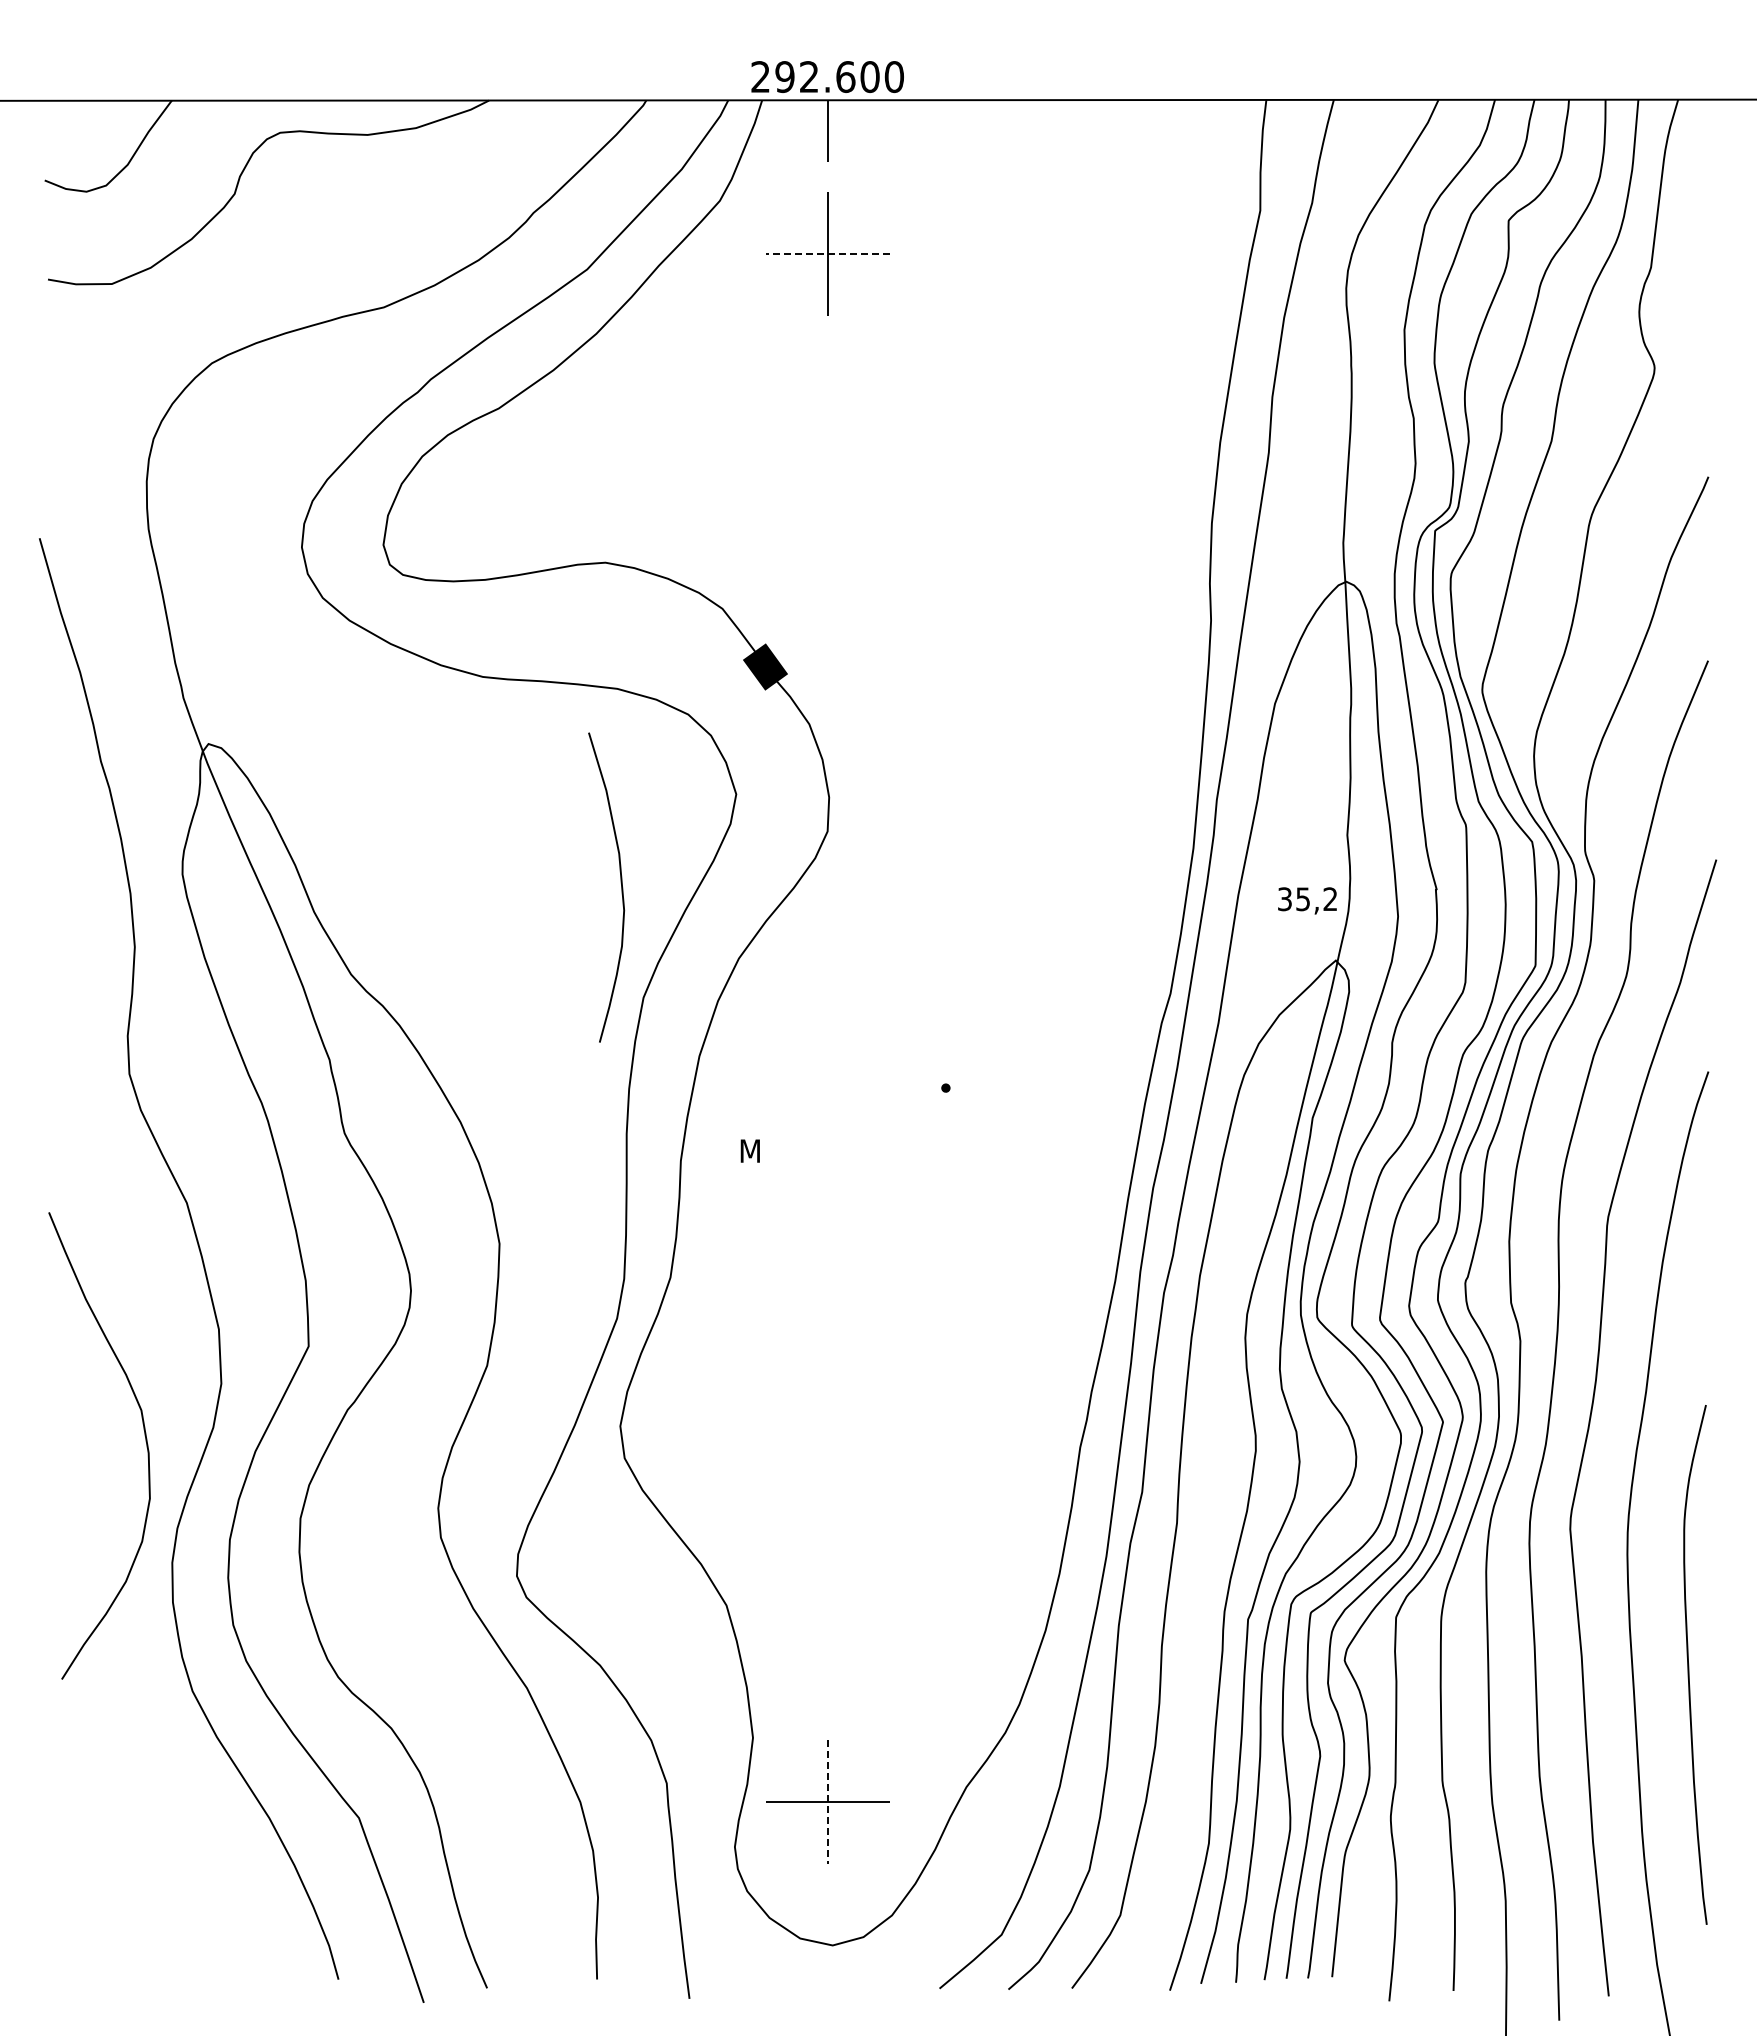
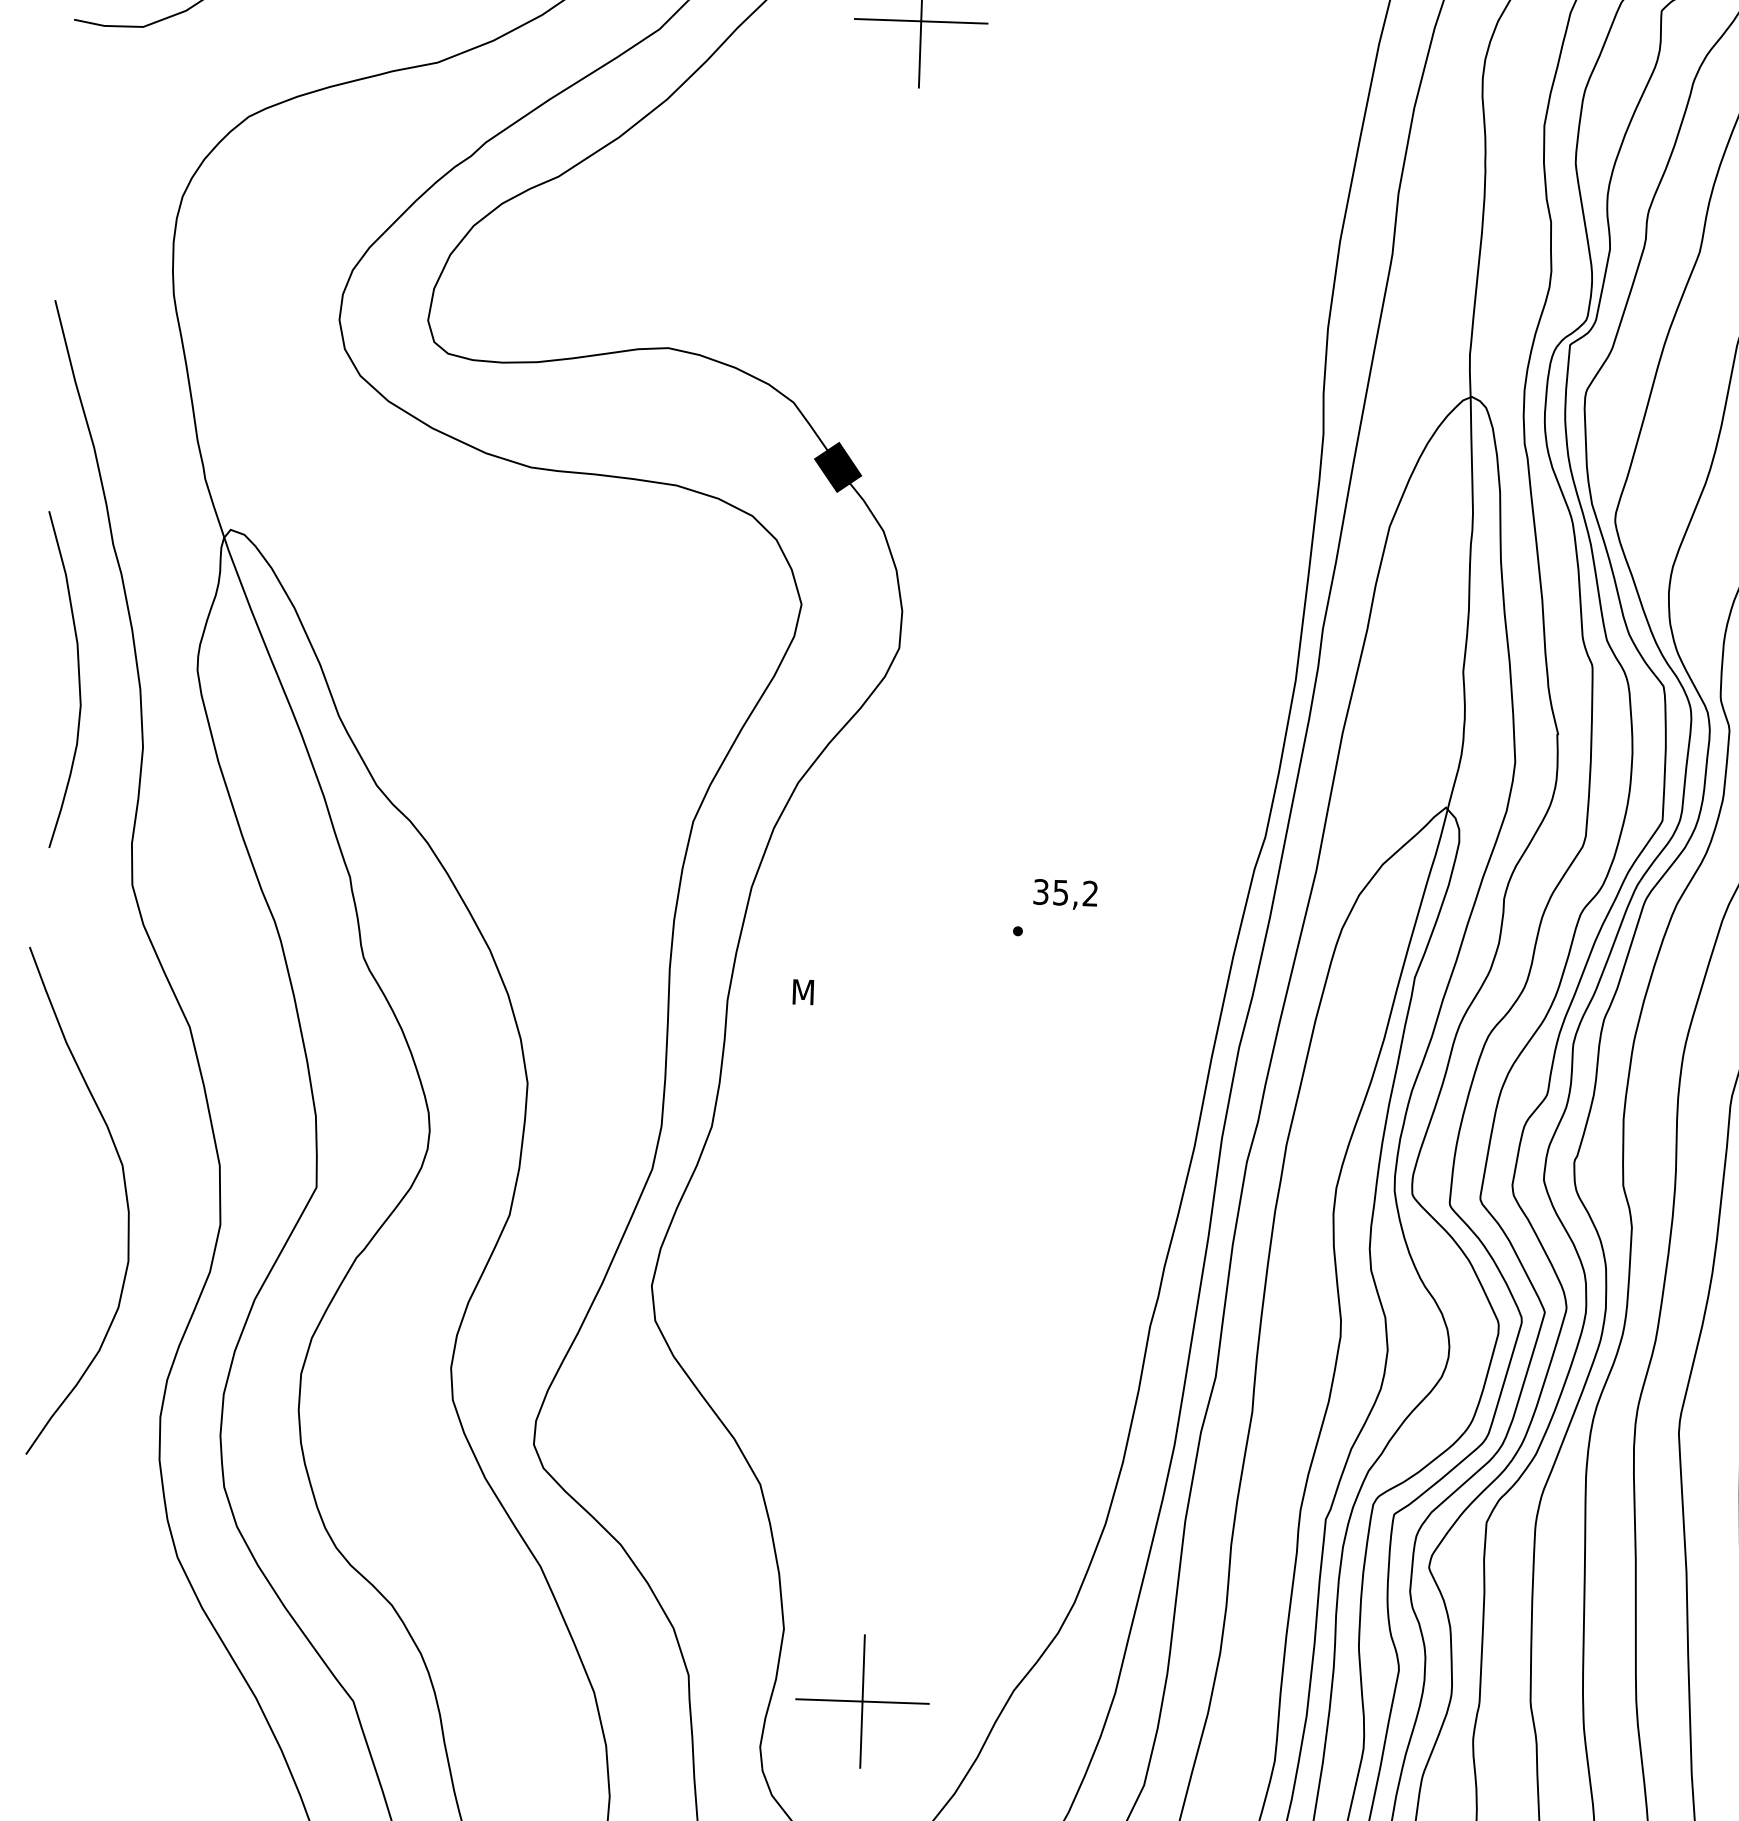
line: (827, 253) -> (921, 20), dashed -> solid
curve: (620, 883) -> (77, 676), moved
text: (1307, 900) -> (1065, 894), moved
curve: (144, 1435) -> (124, 1192), moved
line: (827, 1801) -> (862, 1701), dashed -> solid

